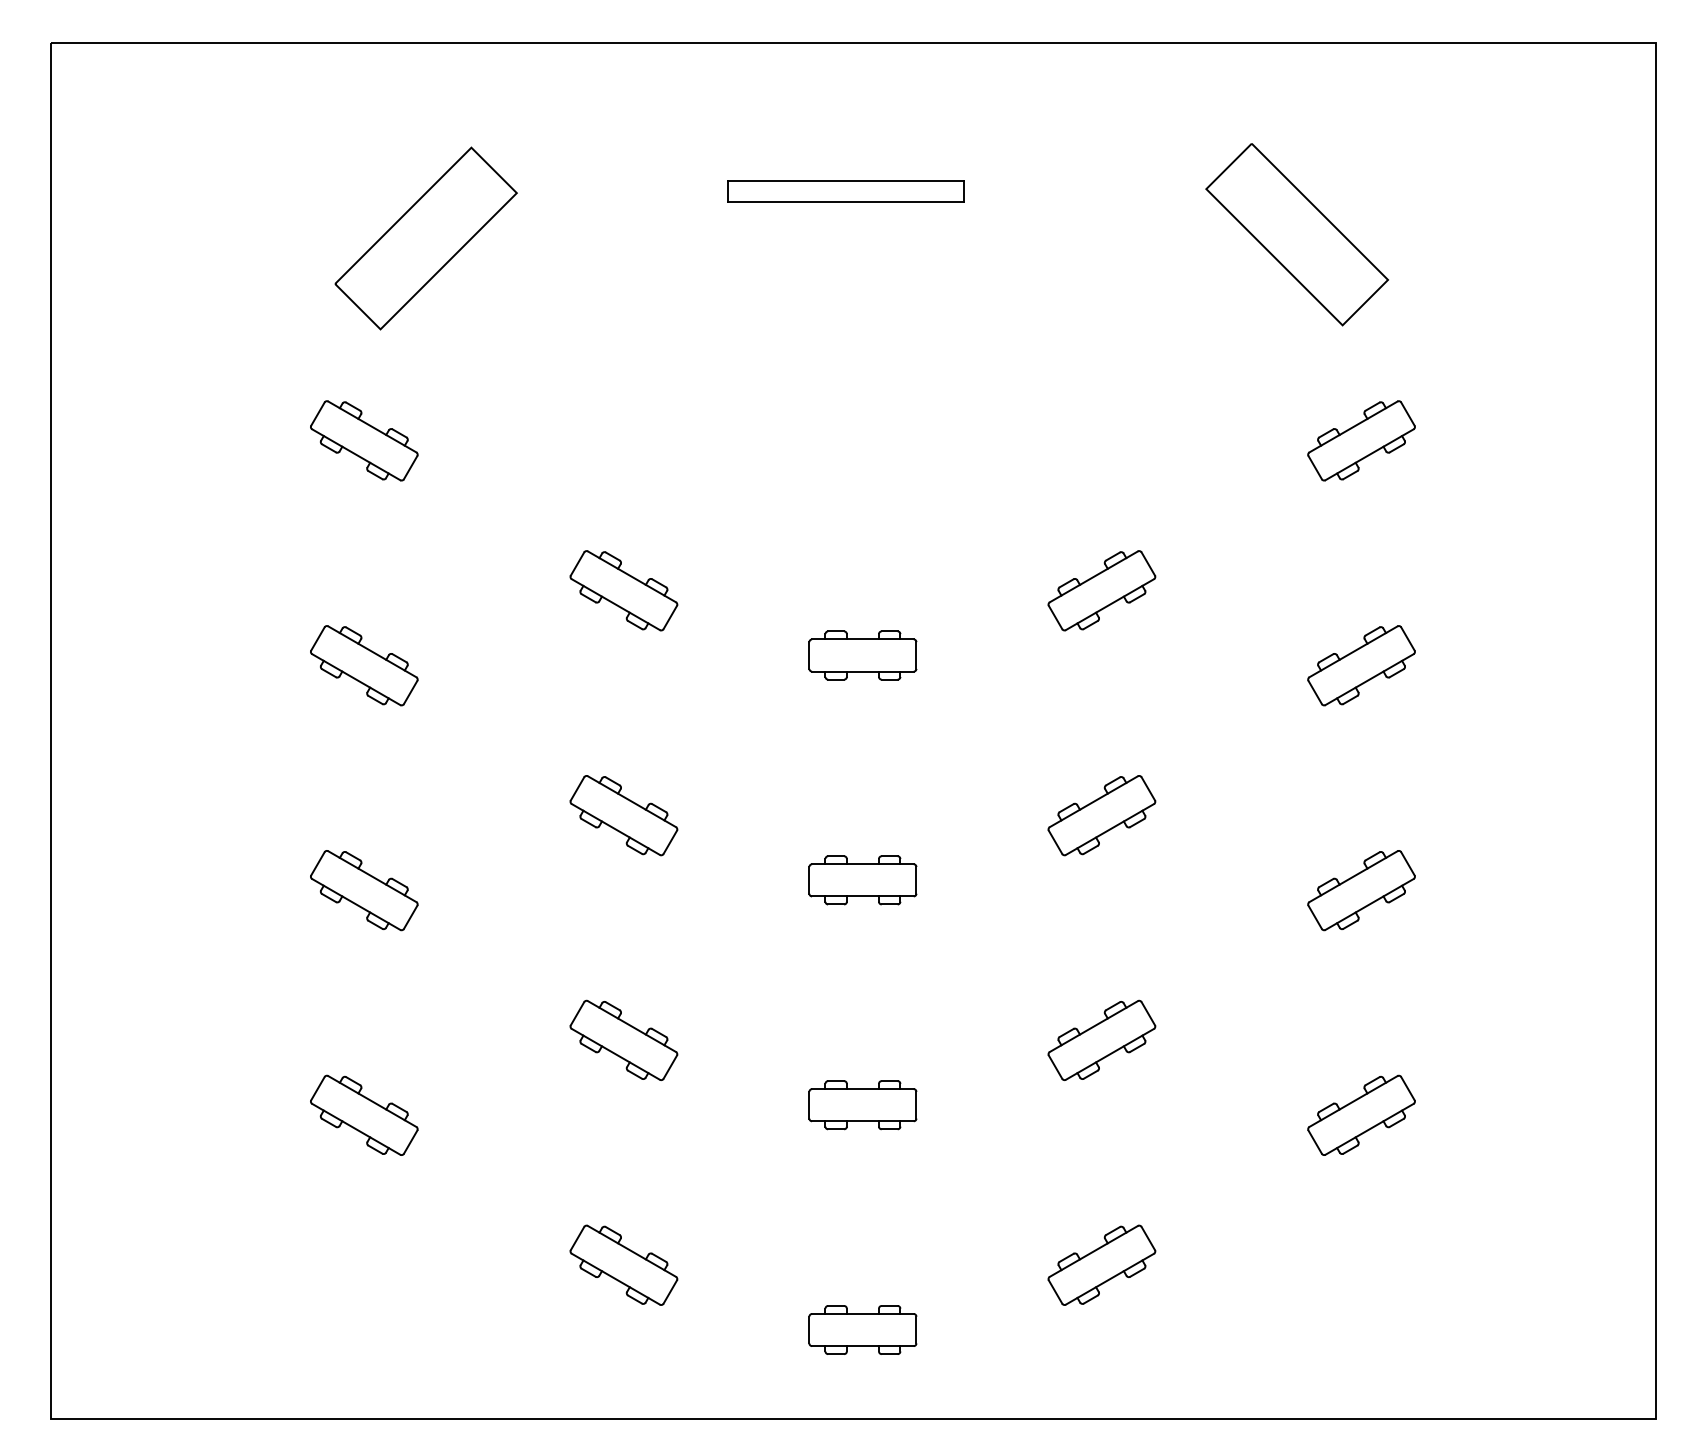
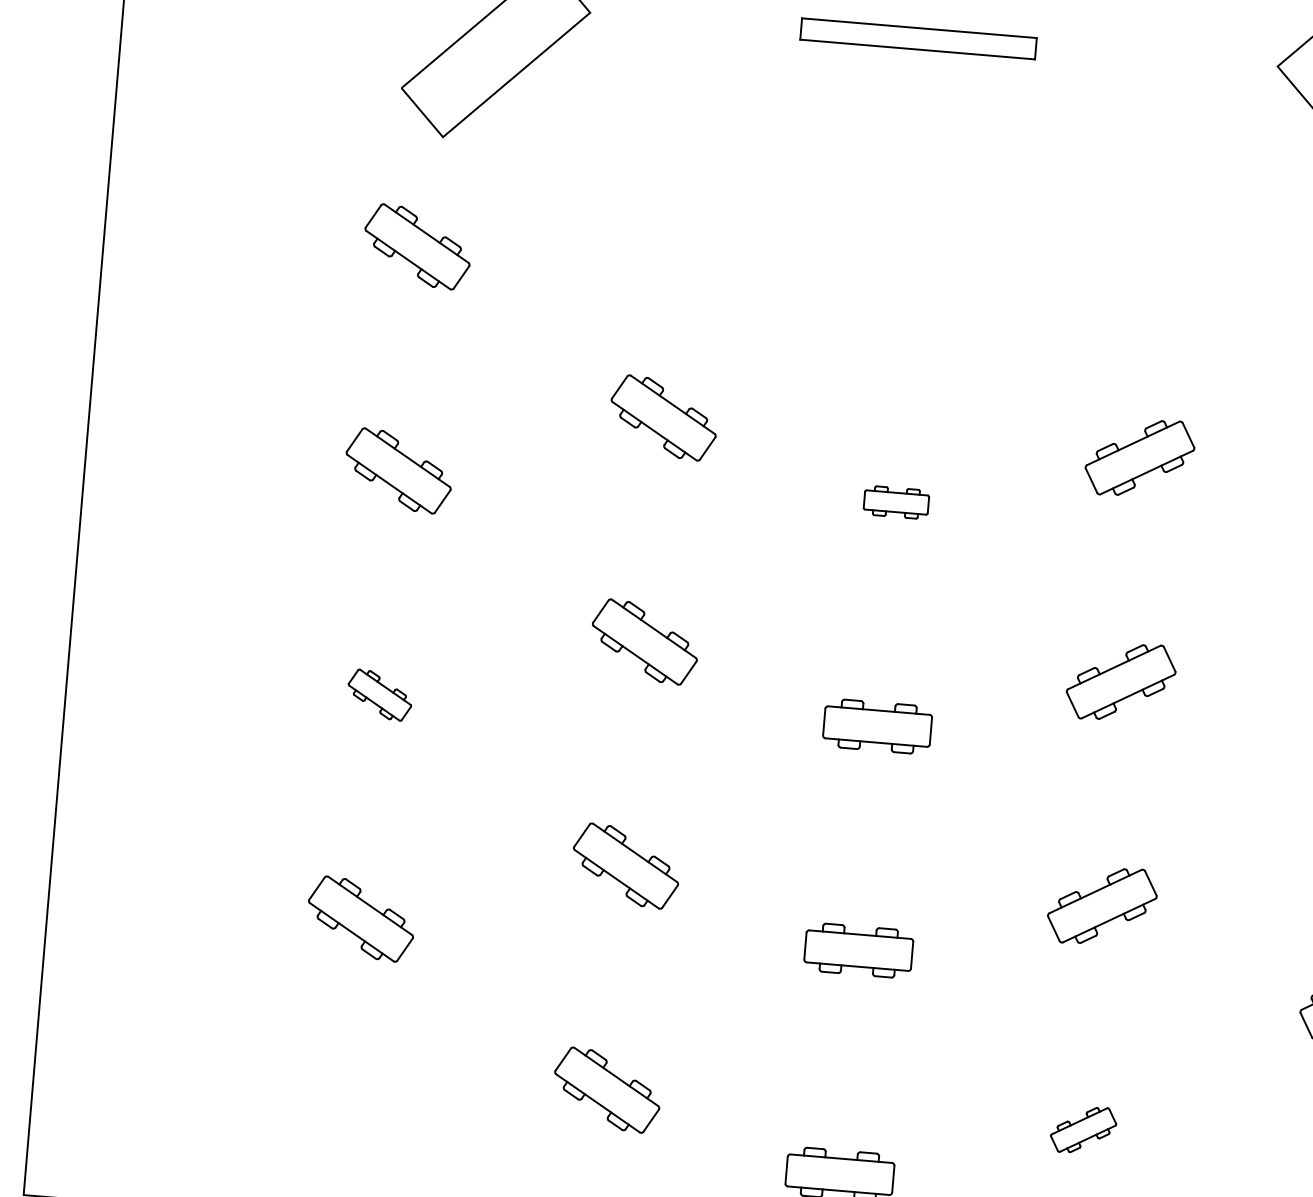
part: (862, 655) -> (895, 502), size x0.6
part: (364, 890) -> (380, 694), size x0.6
part: (1101, 1264) -> (1083, 1129), size x0.6

